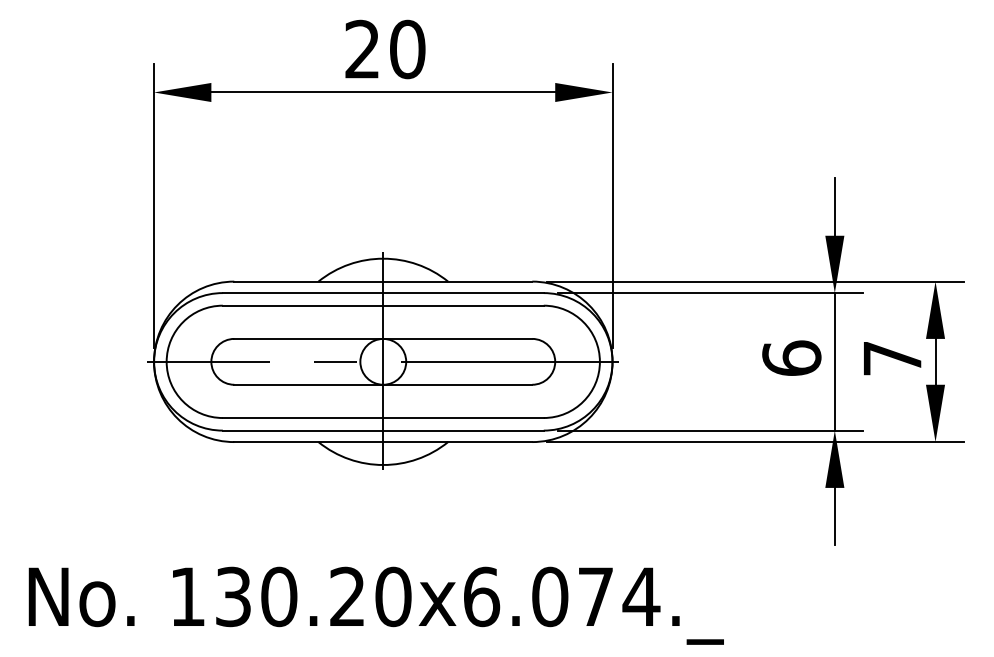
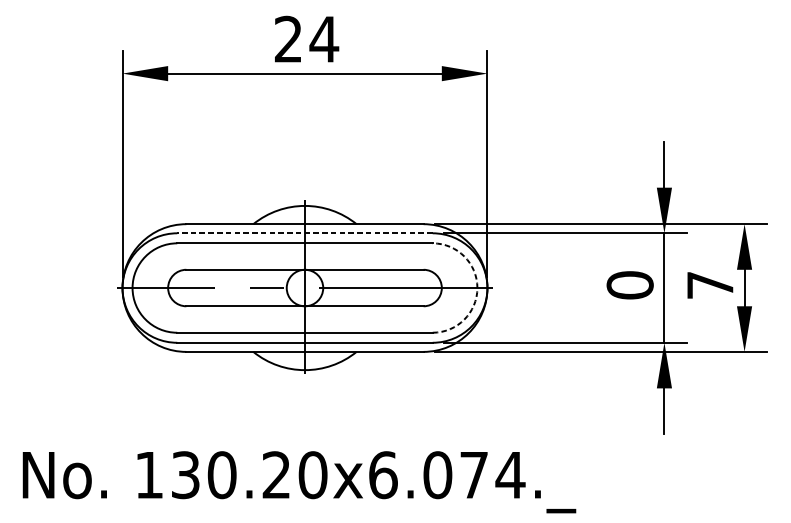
text: (407, 49) -> (324, 39), 20 -> 24
line: (382, 293) -> (304, 233), solid -> dashed
text: (791, 358) -> (629, 285), 6 -> 0
arc: (599, 361) -> (477, 287), solid -> dashed

